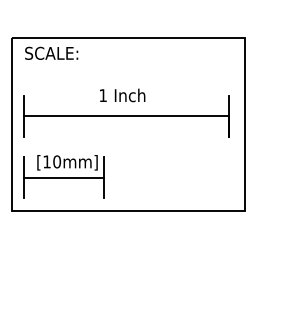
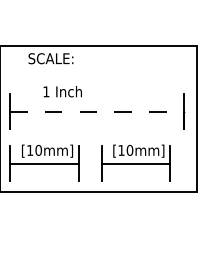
text: (51, 52) -> (50, 57), moved
text: (122, 95) -> (62, 91), moved
line: (126, 116) -> (97, 112), solid -> dashed
part: (171, 176) -> (135, 162), added

